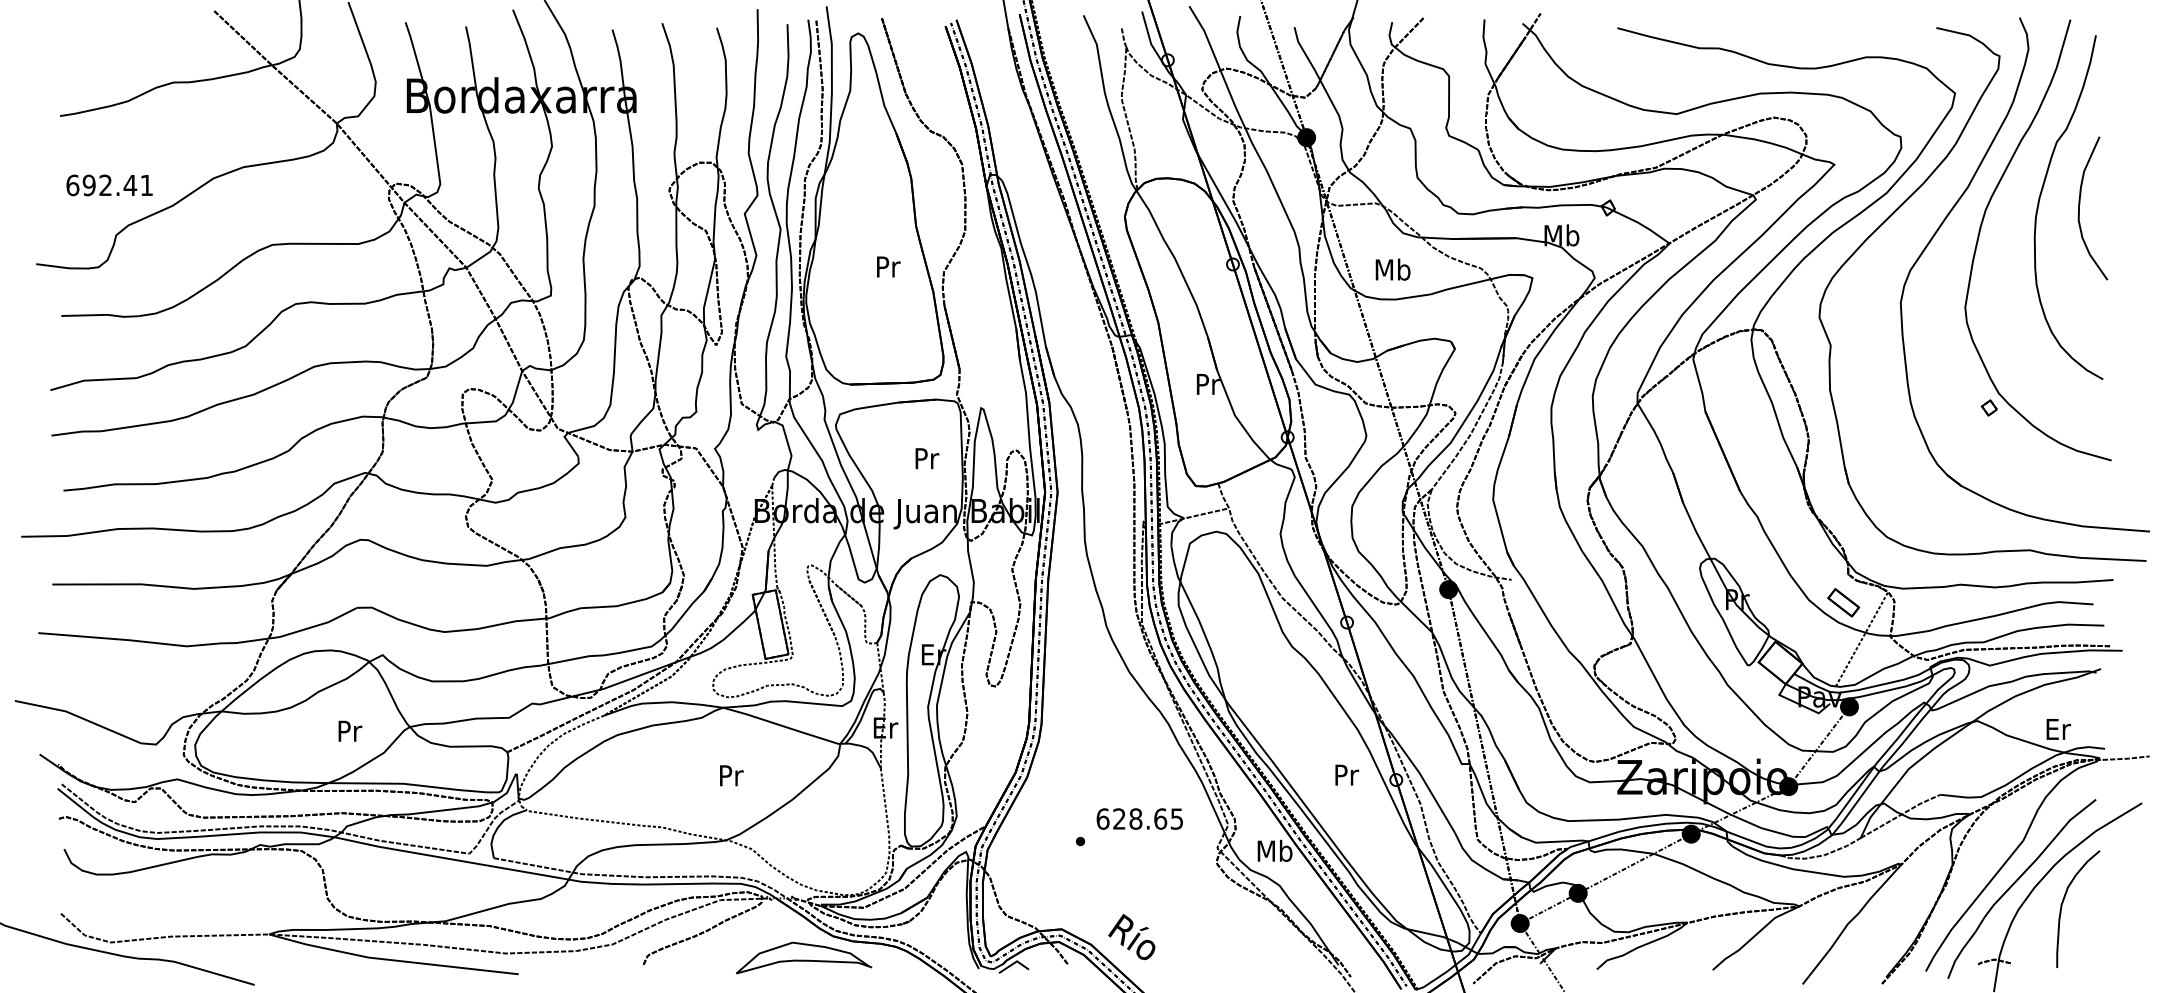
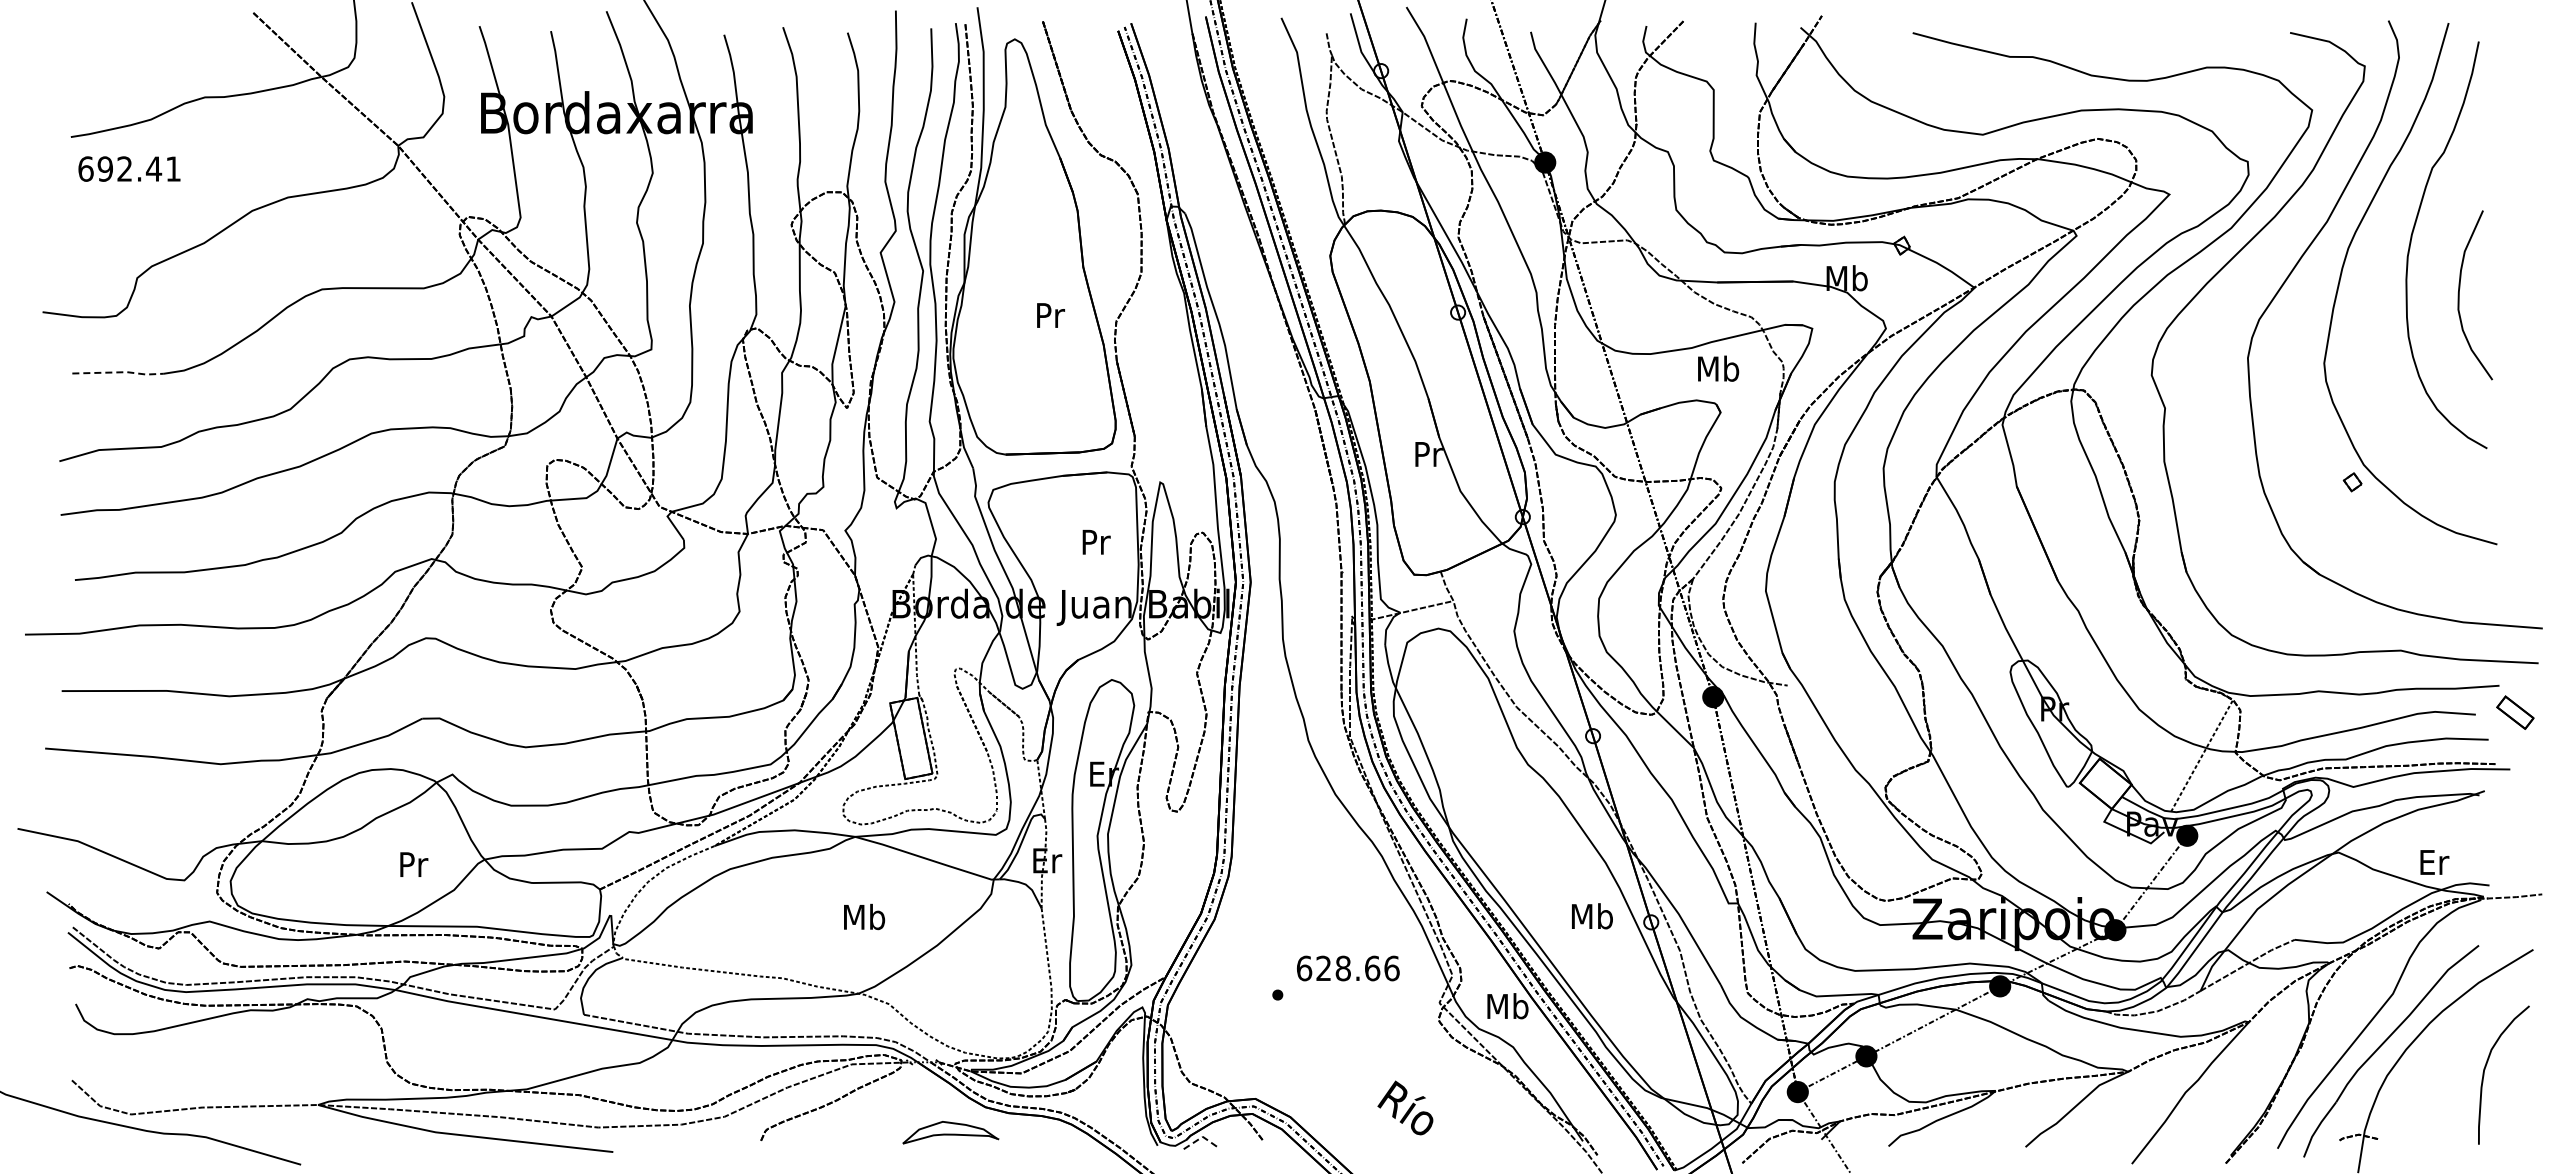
text: (109, 184) -> (129, 168), moved
curve: (2079, 208) -> (2459, 295), moved
text: (1393, 269) -> (1718, 368), moved
line: (102, 315) -> (120, 372), solid -> dashed
part: (1843, 602) -> (2515, 712), moved
text: (731, 775) -> (864, 916), Pr -> Mb
text: (1346, 775) -> (1592, 916), Pr -> Mb
text: (1176, 819) -> (1391, 968), 628.65 -> 628.66
curve: (2063, 902) -> (2486, 1067), moved
text: (1131, 936) -> (1405, 1107), moved
part: (803, 957) -> (950, 1132), size x0.6
line: (1014, 962) -> (1199, 1138), solid -> dashed

